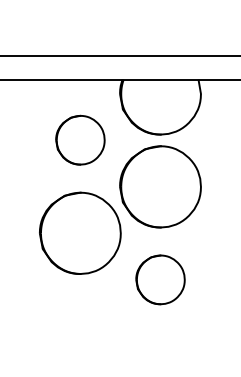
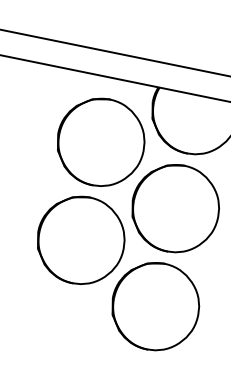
part: (80, 139) -> (101, 141), size x1.67
part: (160, 279) -> (155, 306), size x1.67

